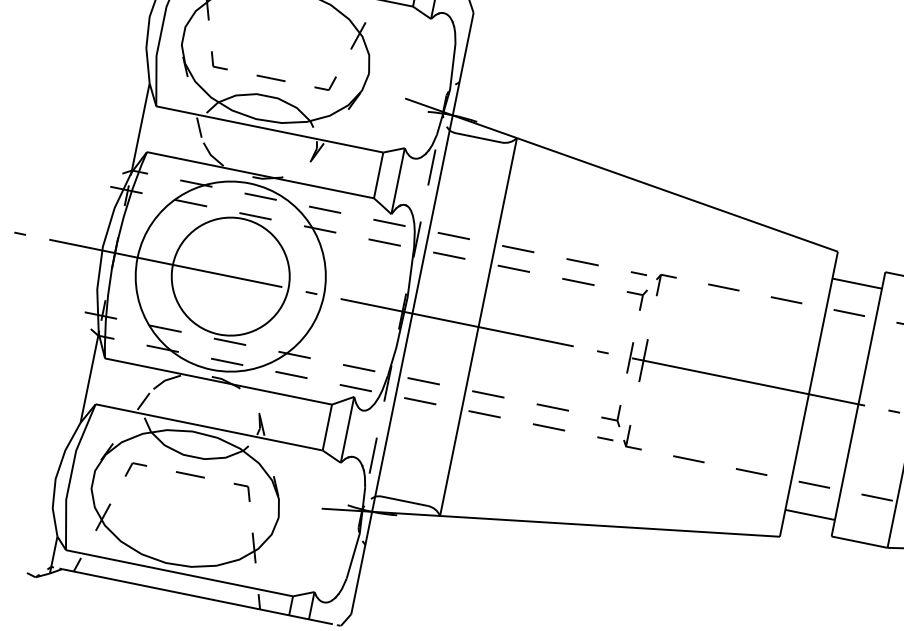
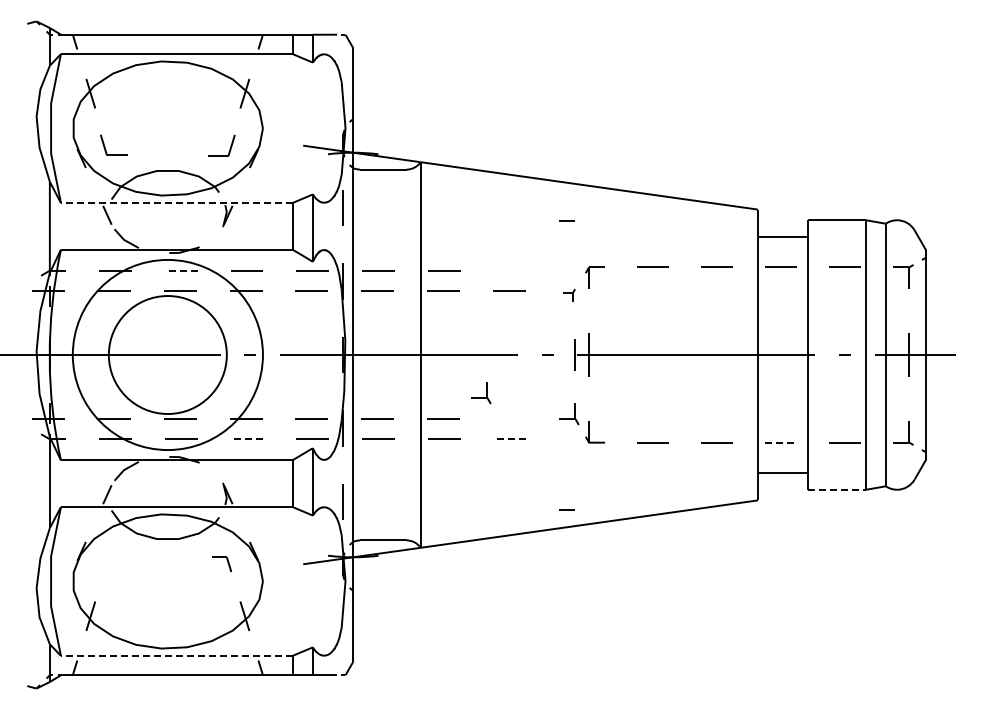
part: (219, 60) -> (113, 145), size x1.4
line: (270, 78) -> (167, 152), removed
part: (326, 82) -> (222, 145), size x1.4
line: (269, 129) -> (176, 203), solid -> dashed
line: (259, 196) -> (180, 270), solid -> dashed
line: (582, 261) -> (509, 270), removed
line: (638, 273) -> (566, 220), moved
part: (636, 298) -> (569, 295), size x0.6
line: (290, 375) -> (246, 439), solid -> dashed
part: (530, 376) -> (481, 393), added
line: (552, 406) -> (509, 418), removed
line: (548, 427) -> (509, 439), solid -> dashed
line: (604, 437) -> (566, 509), moved
part: (135, 470) -> (113, 563), removed
line: (190, 474) -> (167, 556), removed
line: (814, 484) -> (781, 442), solid -> dashed
line: (859, 541) -> (836, 489), solid -> dashed
line: (179, 572) -> (176, 655), solid -> dashed

